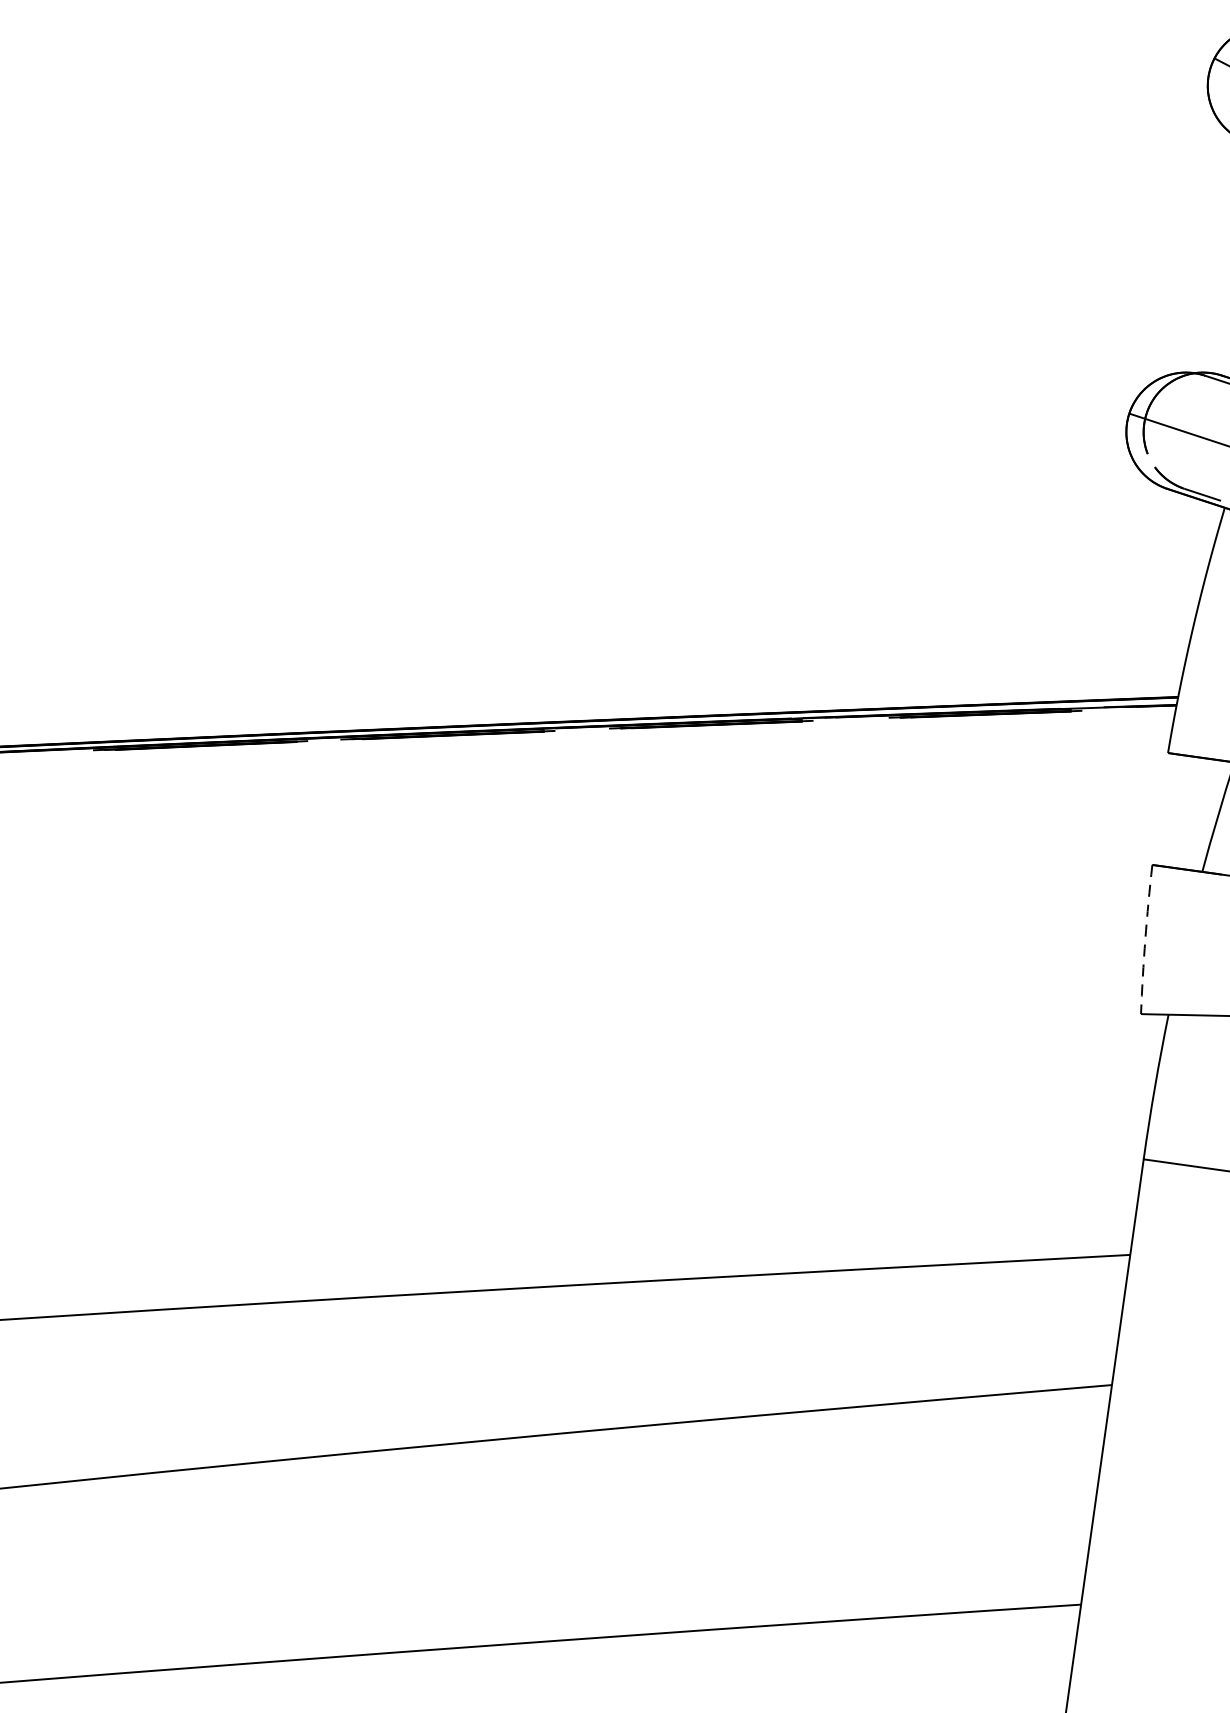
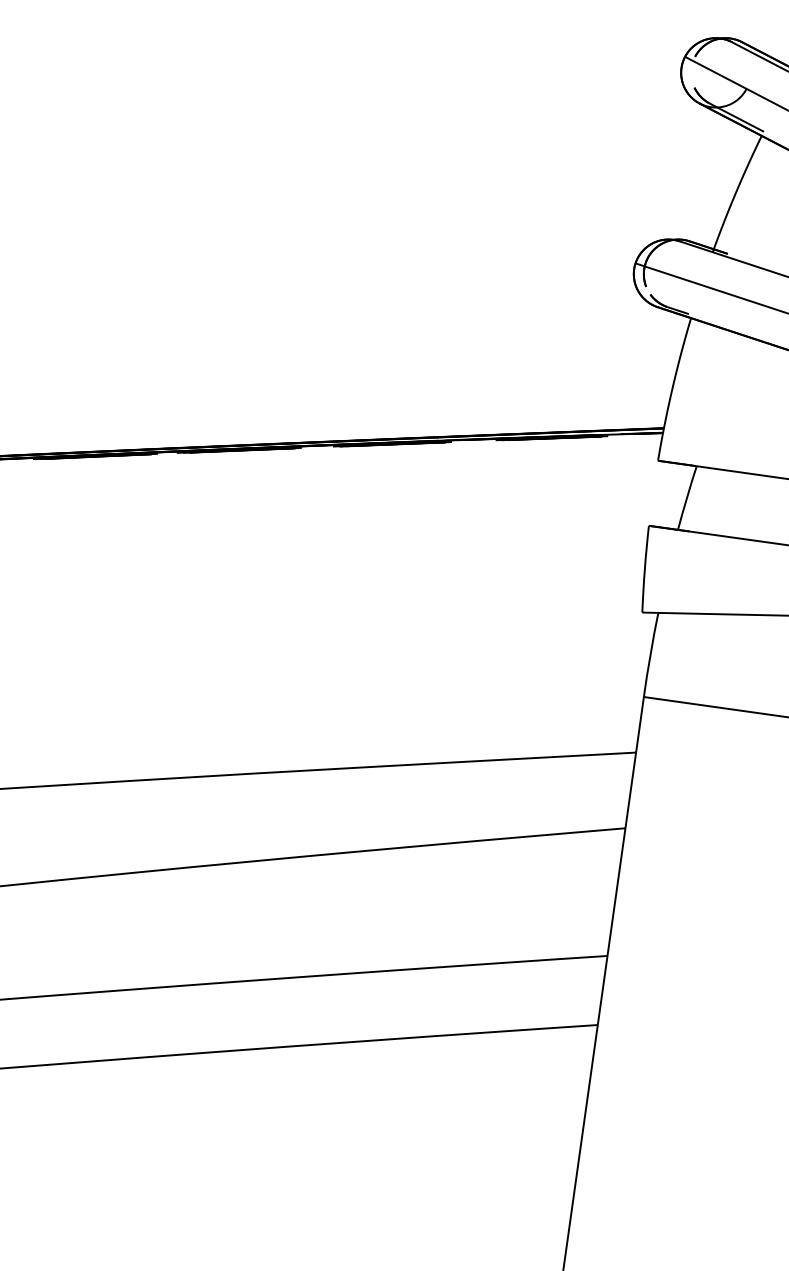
arc: (1144, 940) -> (644, 569), dashed -> solid

